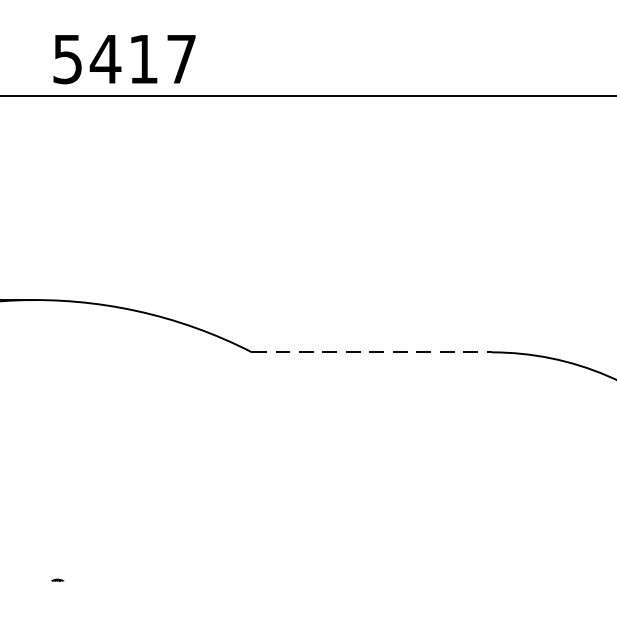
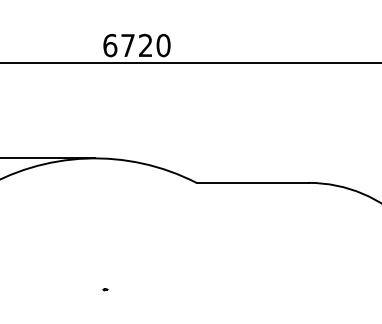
text: (123, 59) -> (136, 45), 5417 -> 6720
line: (373, 351) -> (253, 182), dashed -> solid

